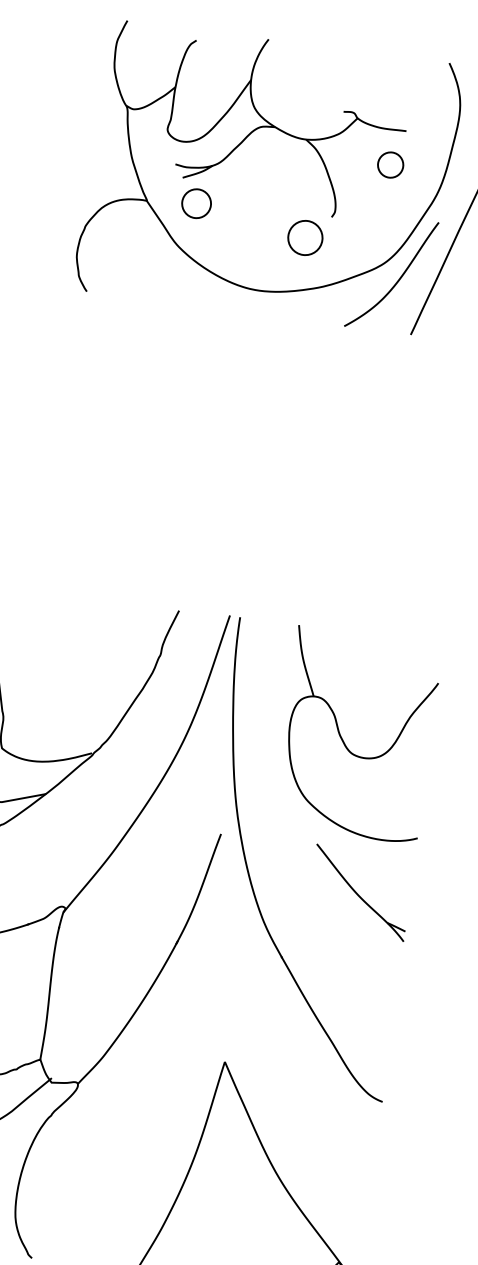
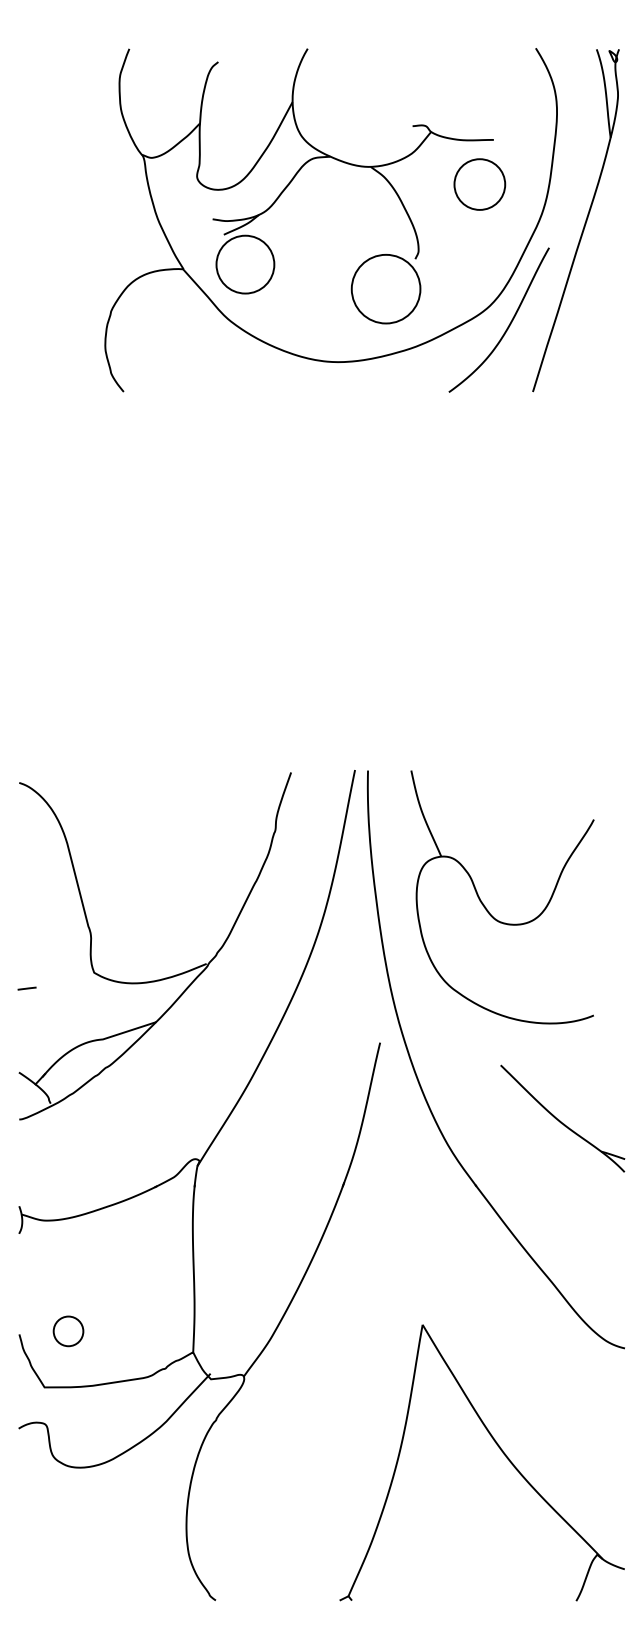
circle: (390, 164) -> (479, 184), size x1.6
circle: (196, 203) -> (245, 264), size x1.6
circle: (304, 237) -> (385, 288), size x1.6
part: (344, 741) -> (486, 907), moved
part: (360, 892) -> (562, 1118), moved

